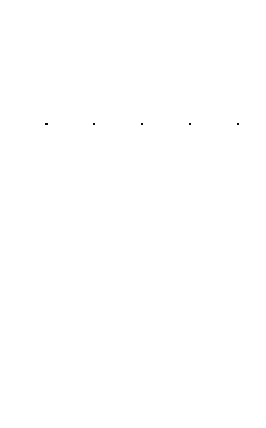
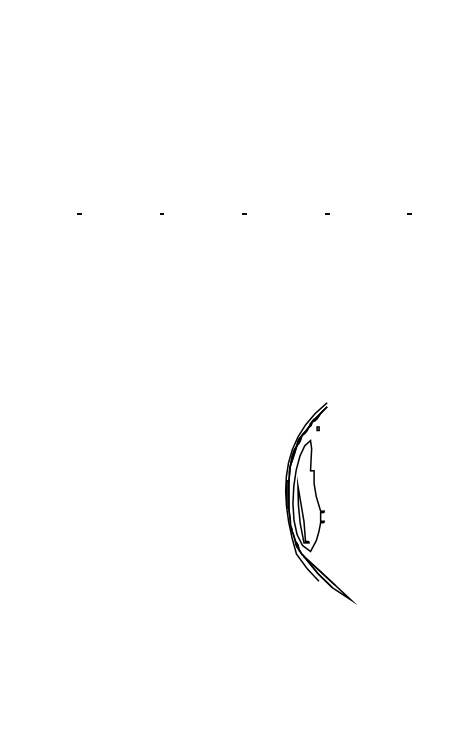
part: (185, 291) -> (319, 501), added

